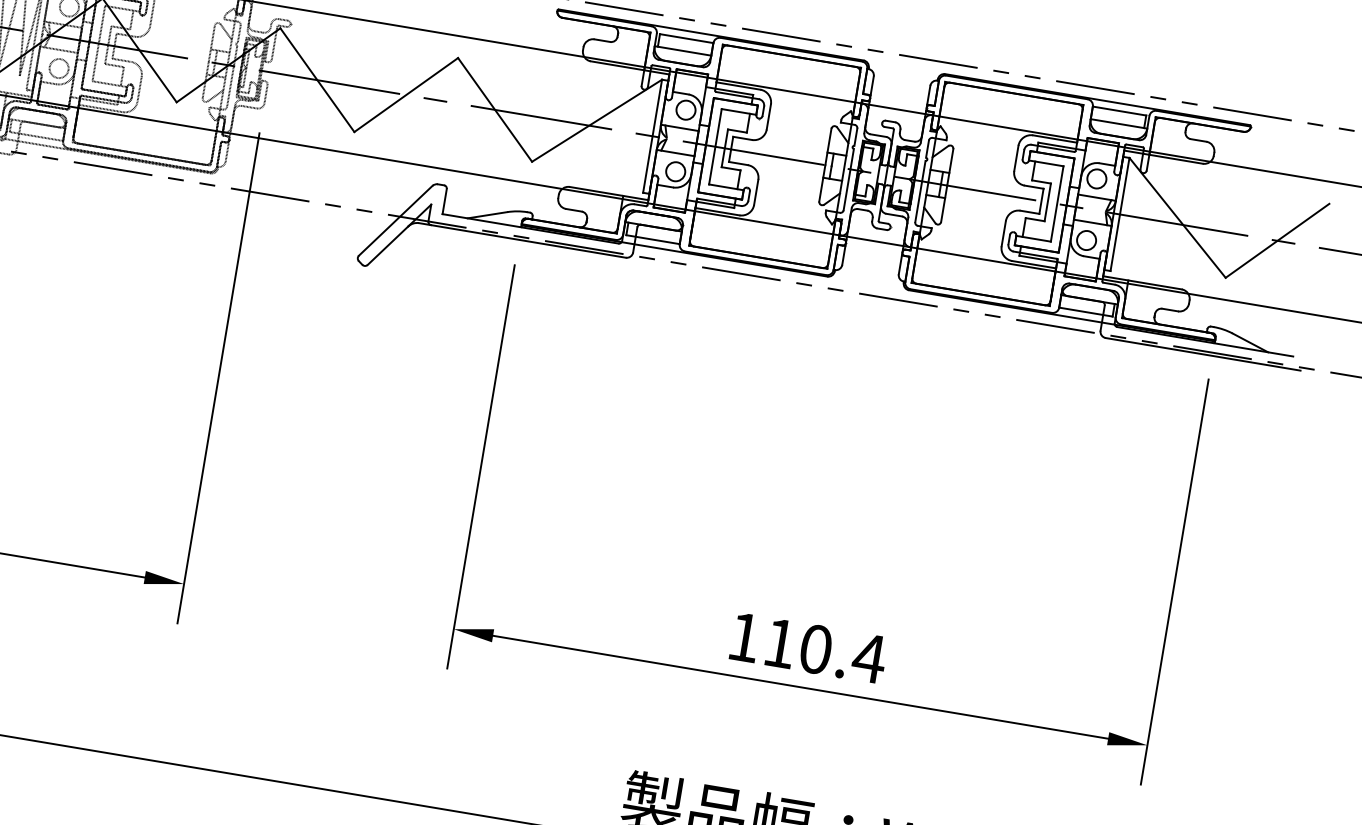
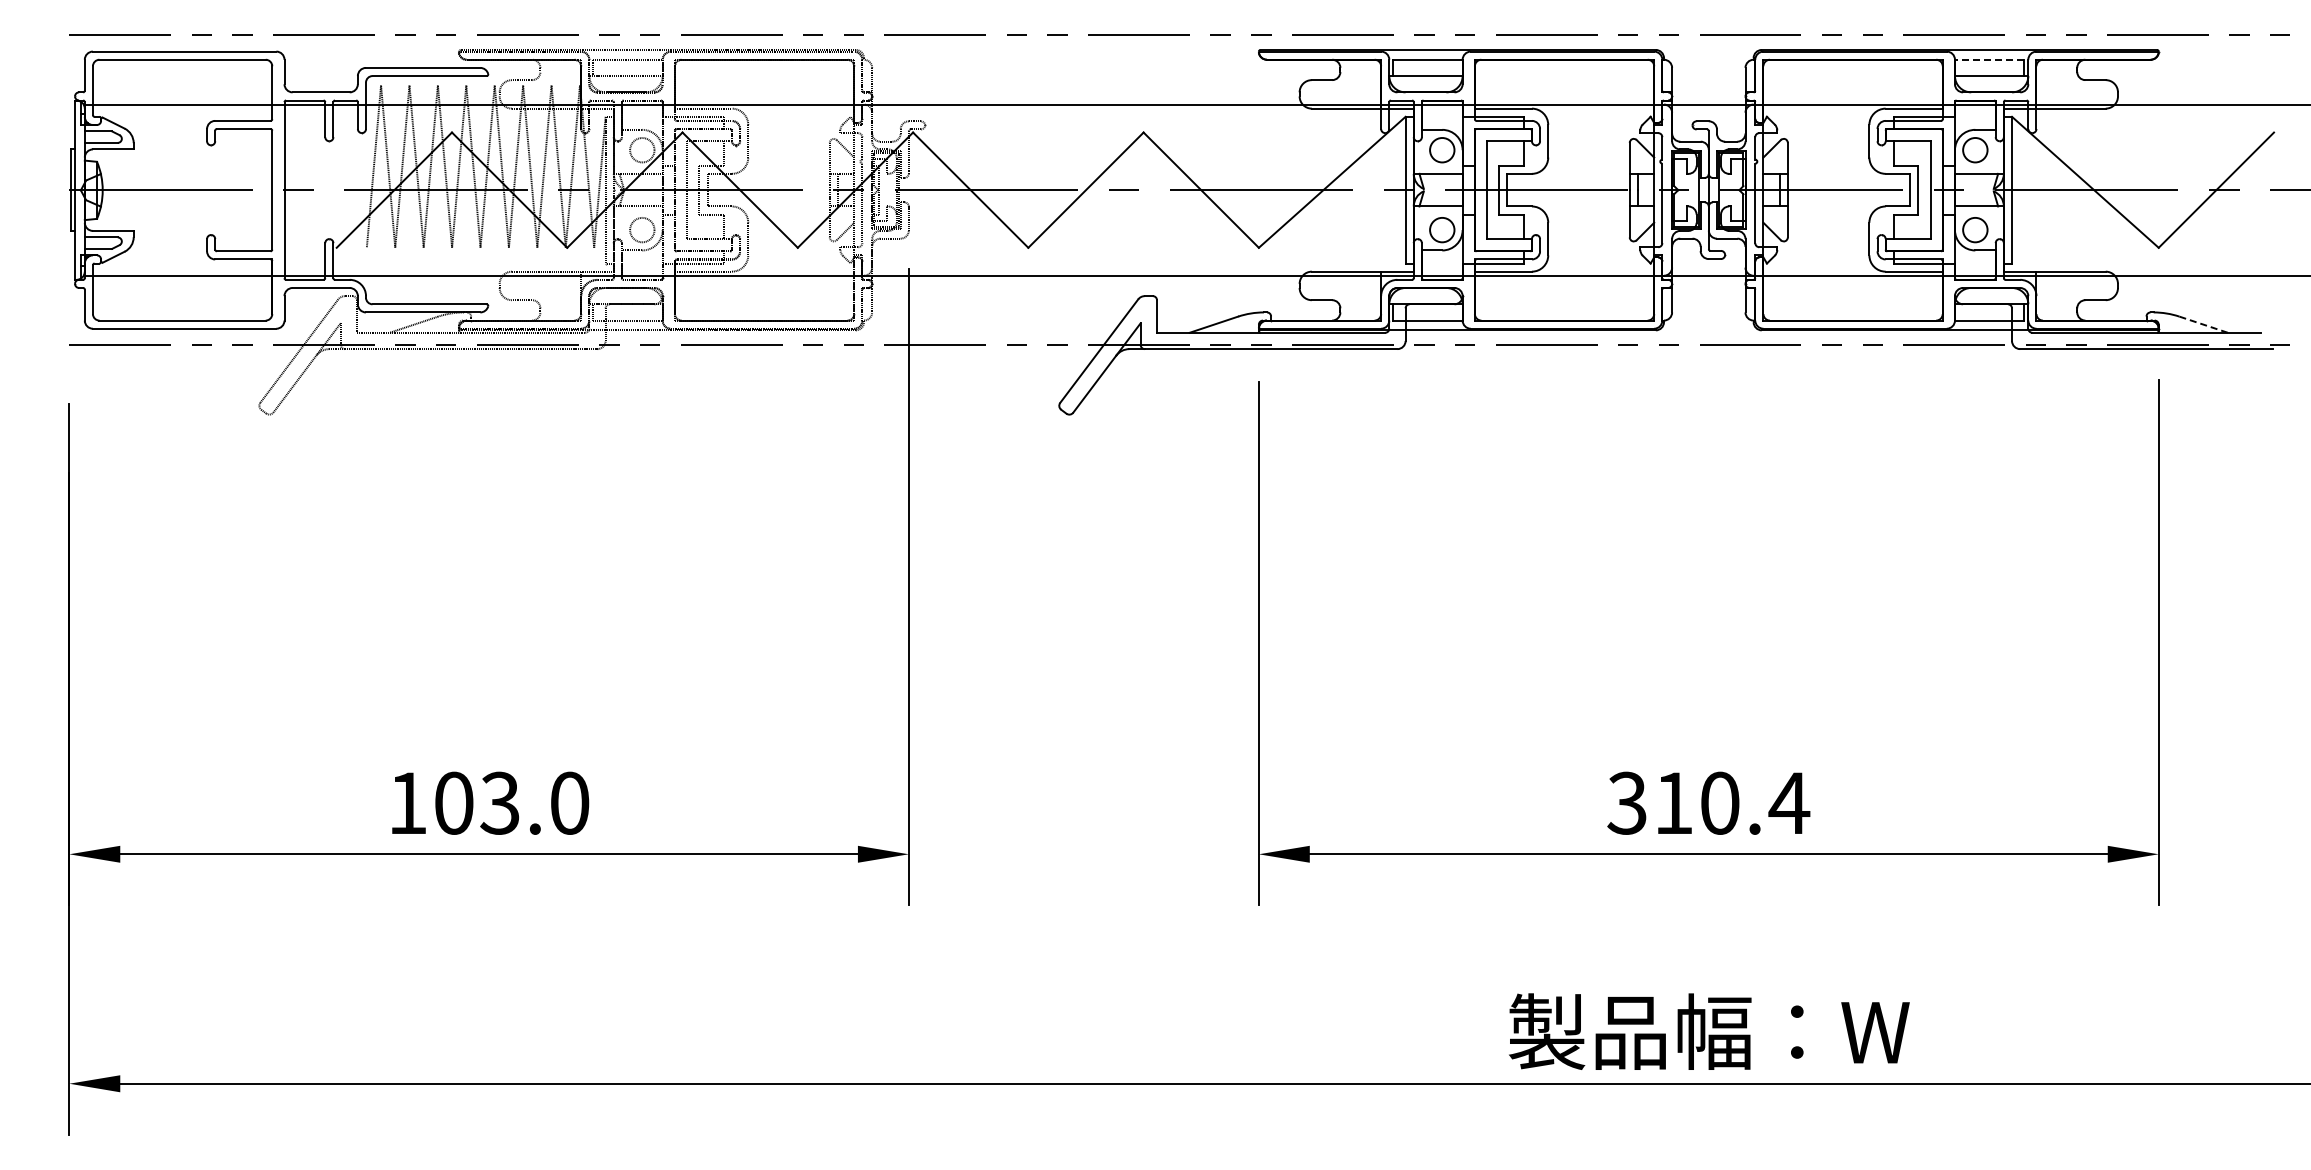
line: (1119, 110) -> (1989, 59), solid -> dashed
line: (1250, 342) -> (2203, 324), solid -> dashed
text: (743, 636) -> (1626, 802), 110.4 -> 310.4

